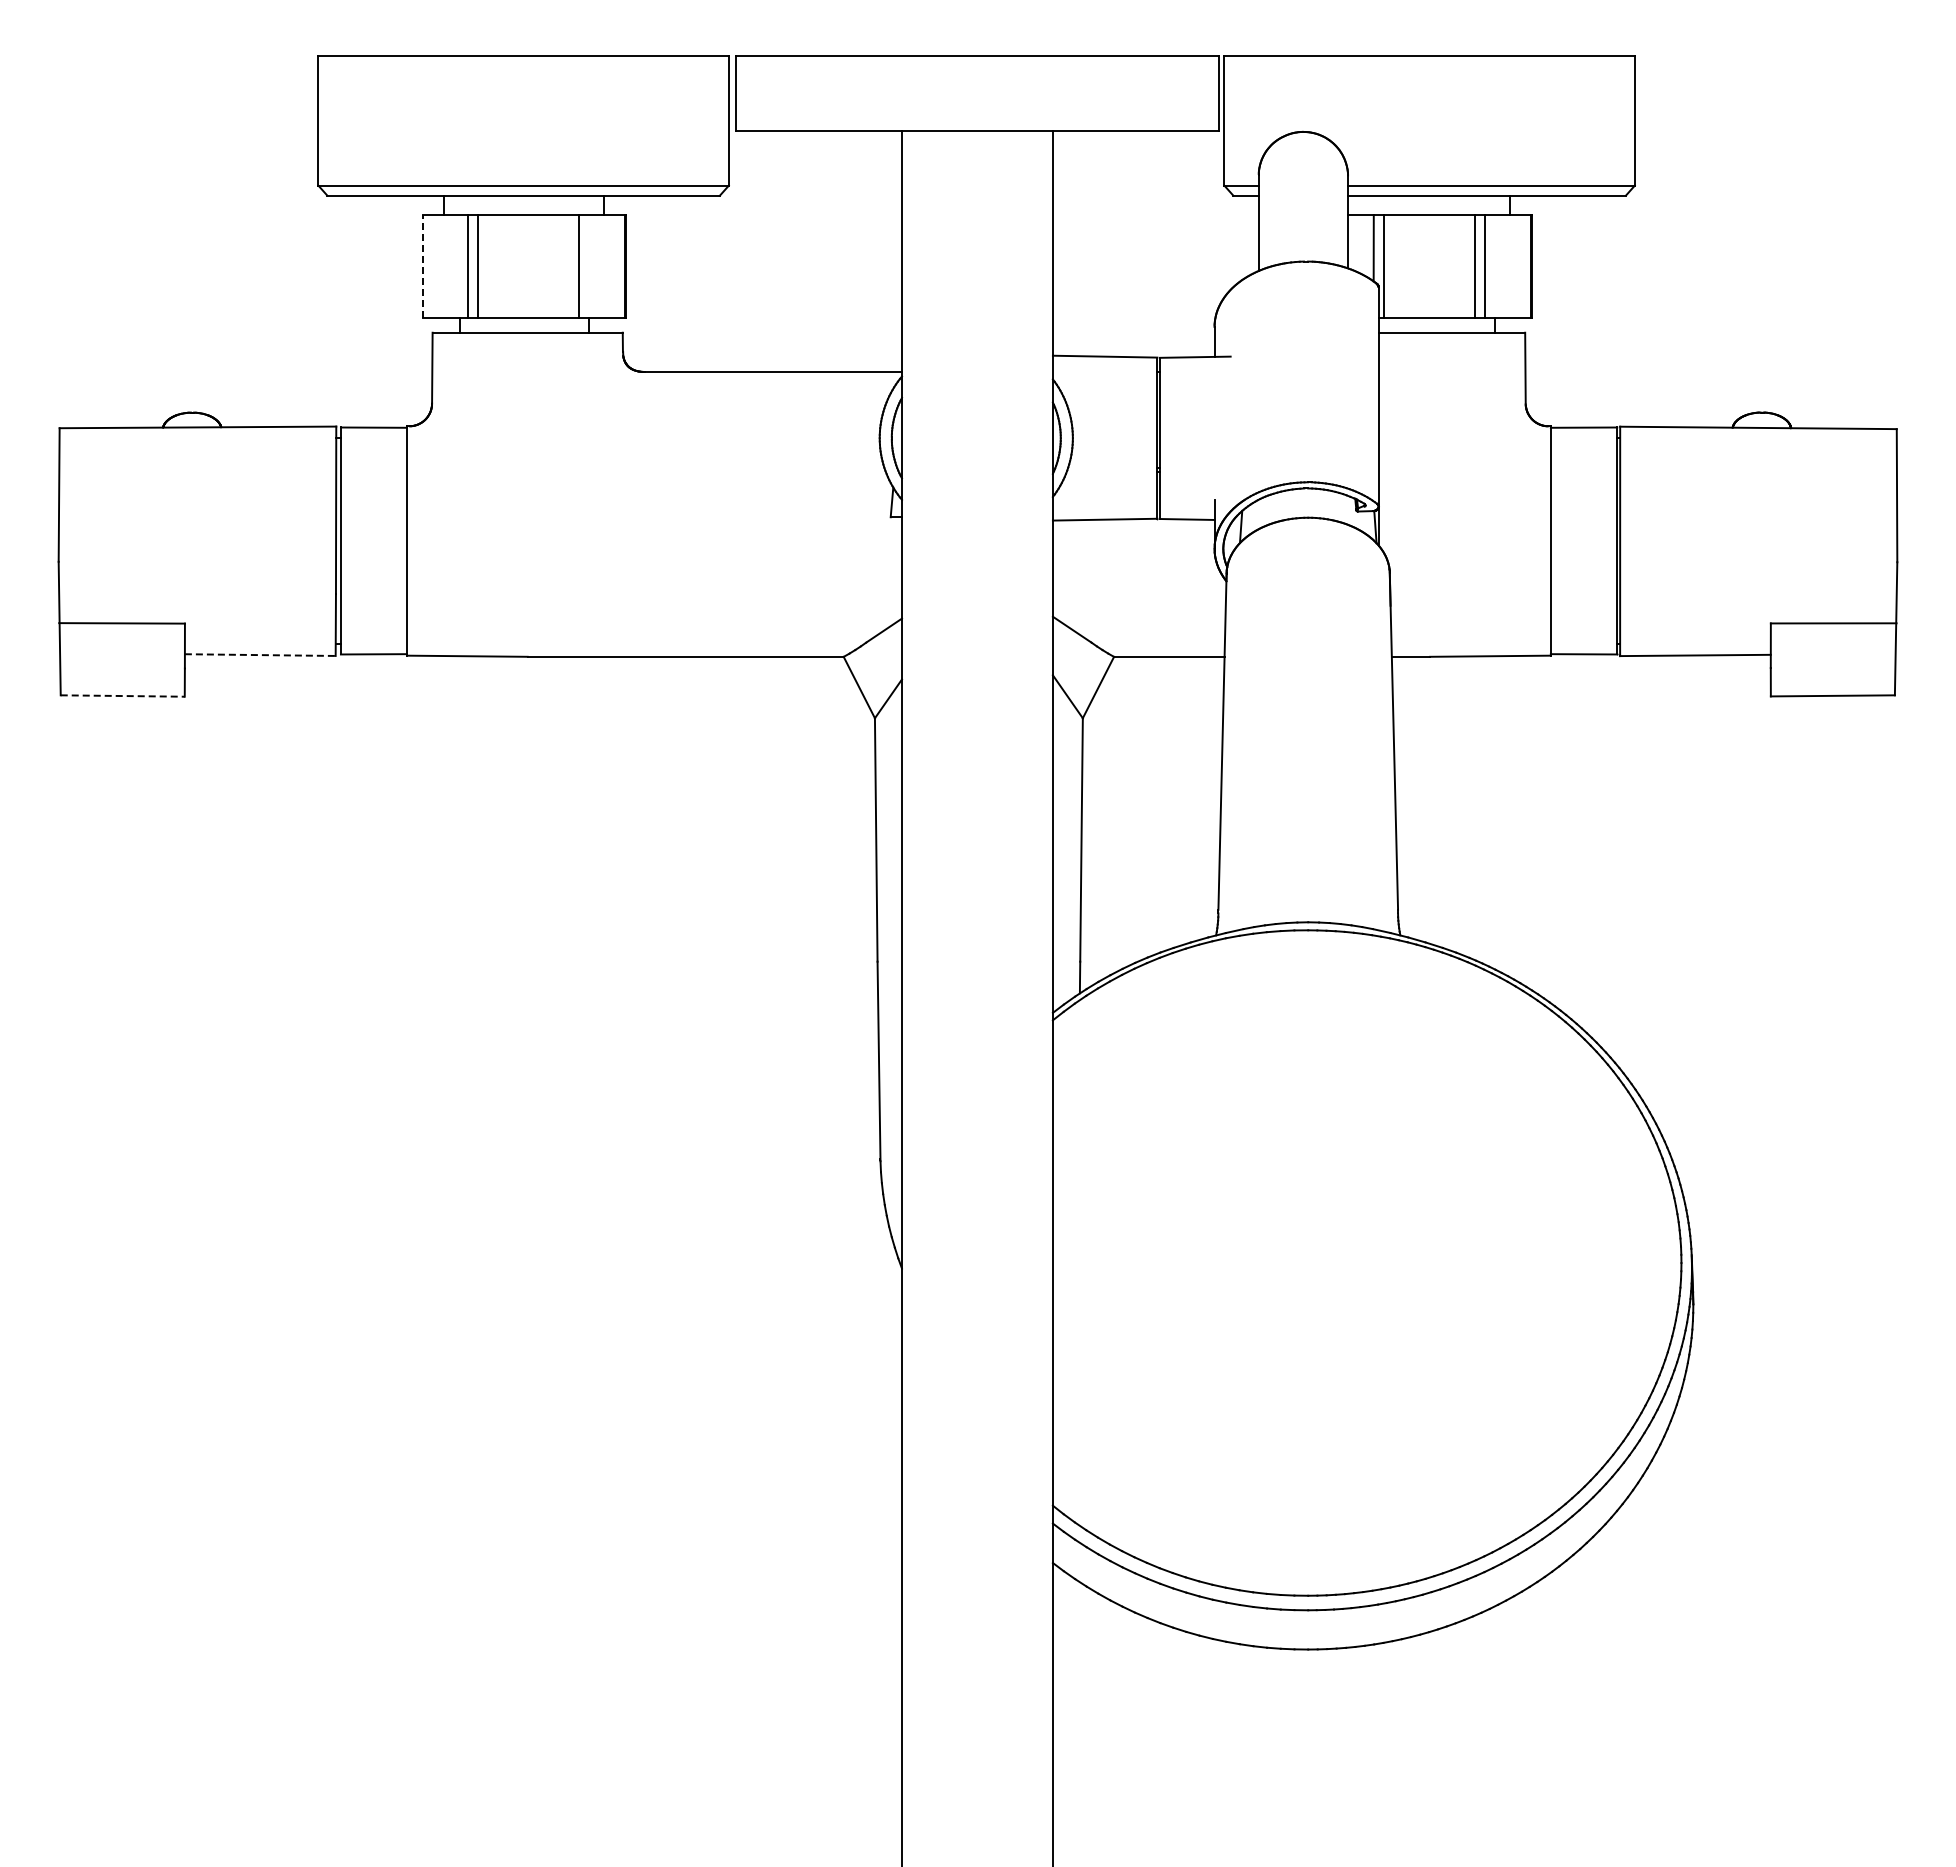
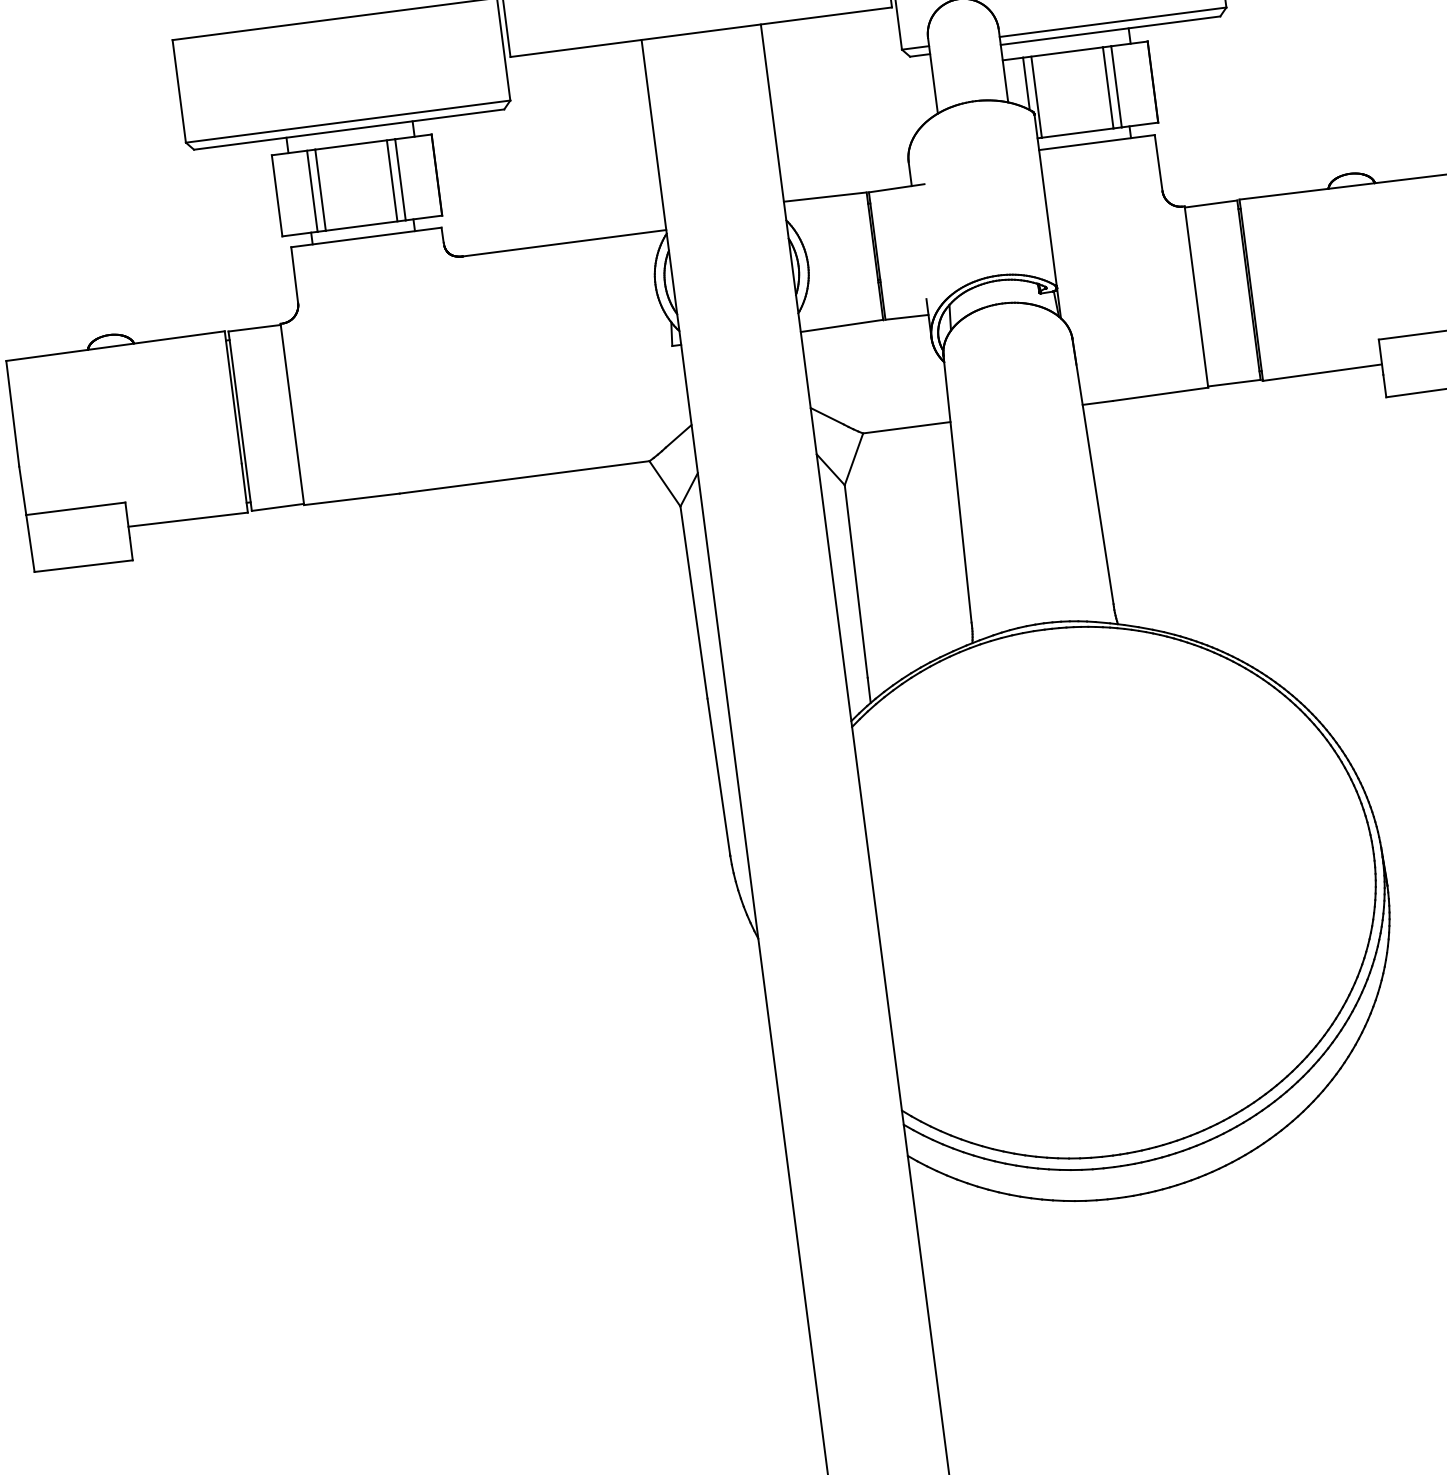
line: (423, 266) -> (277, 195), dashed -> solid
line: (568, 266) -> (391, 180), added
line: (260, 655) -> (188, 519), dashed -> solid
line: (123, 696) -> (84, 566), dashed -> solid

